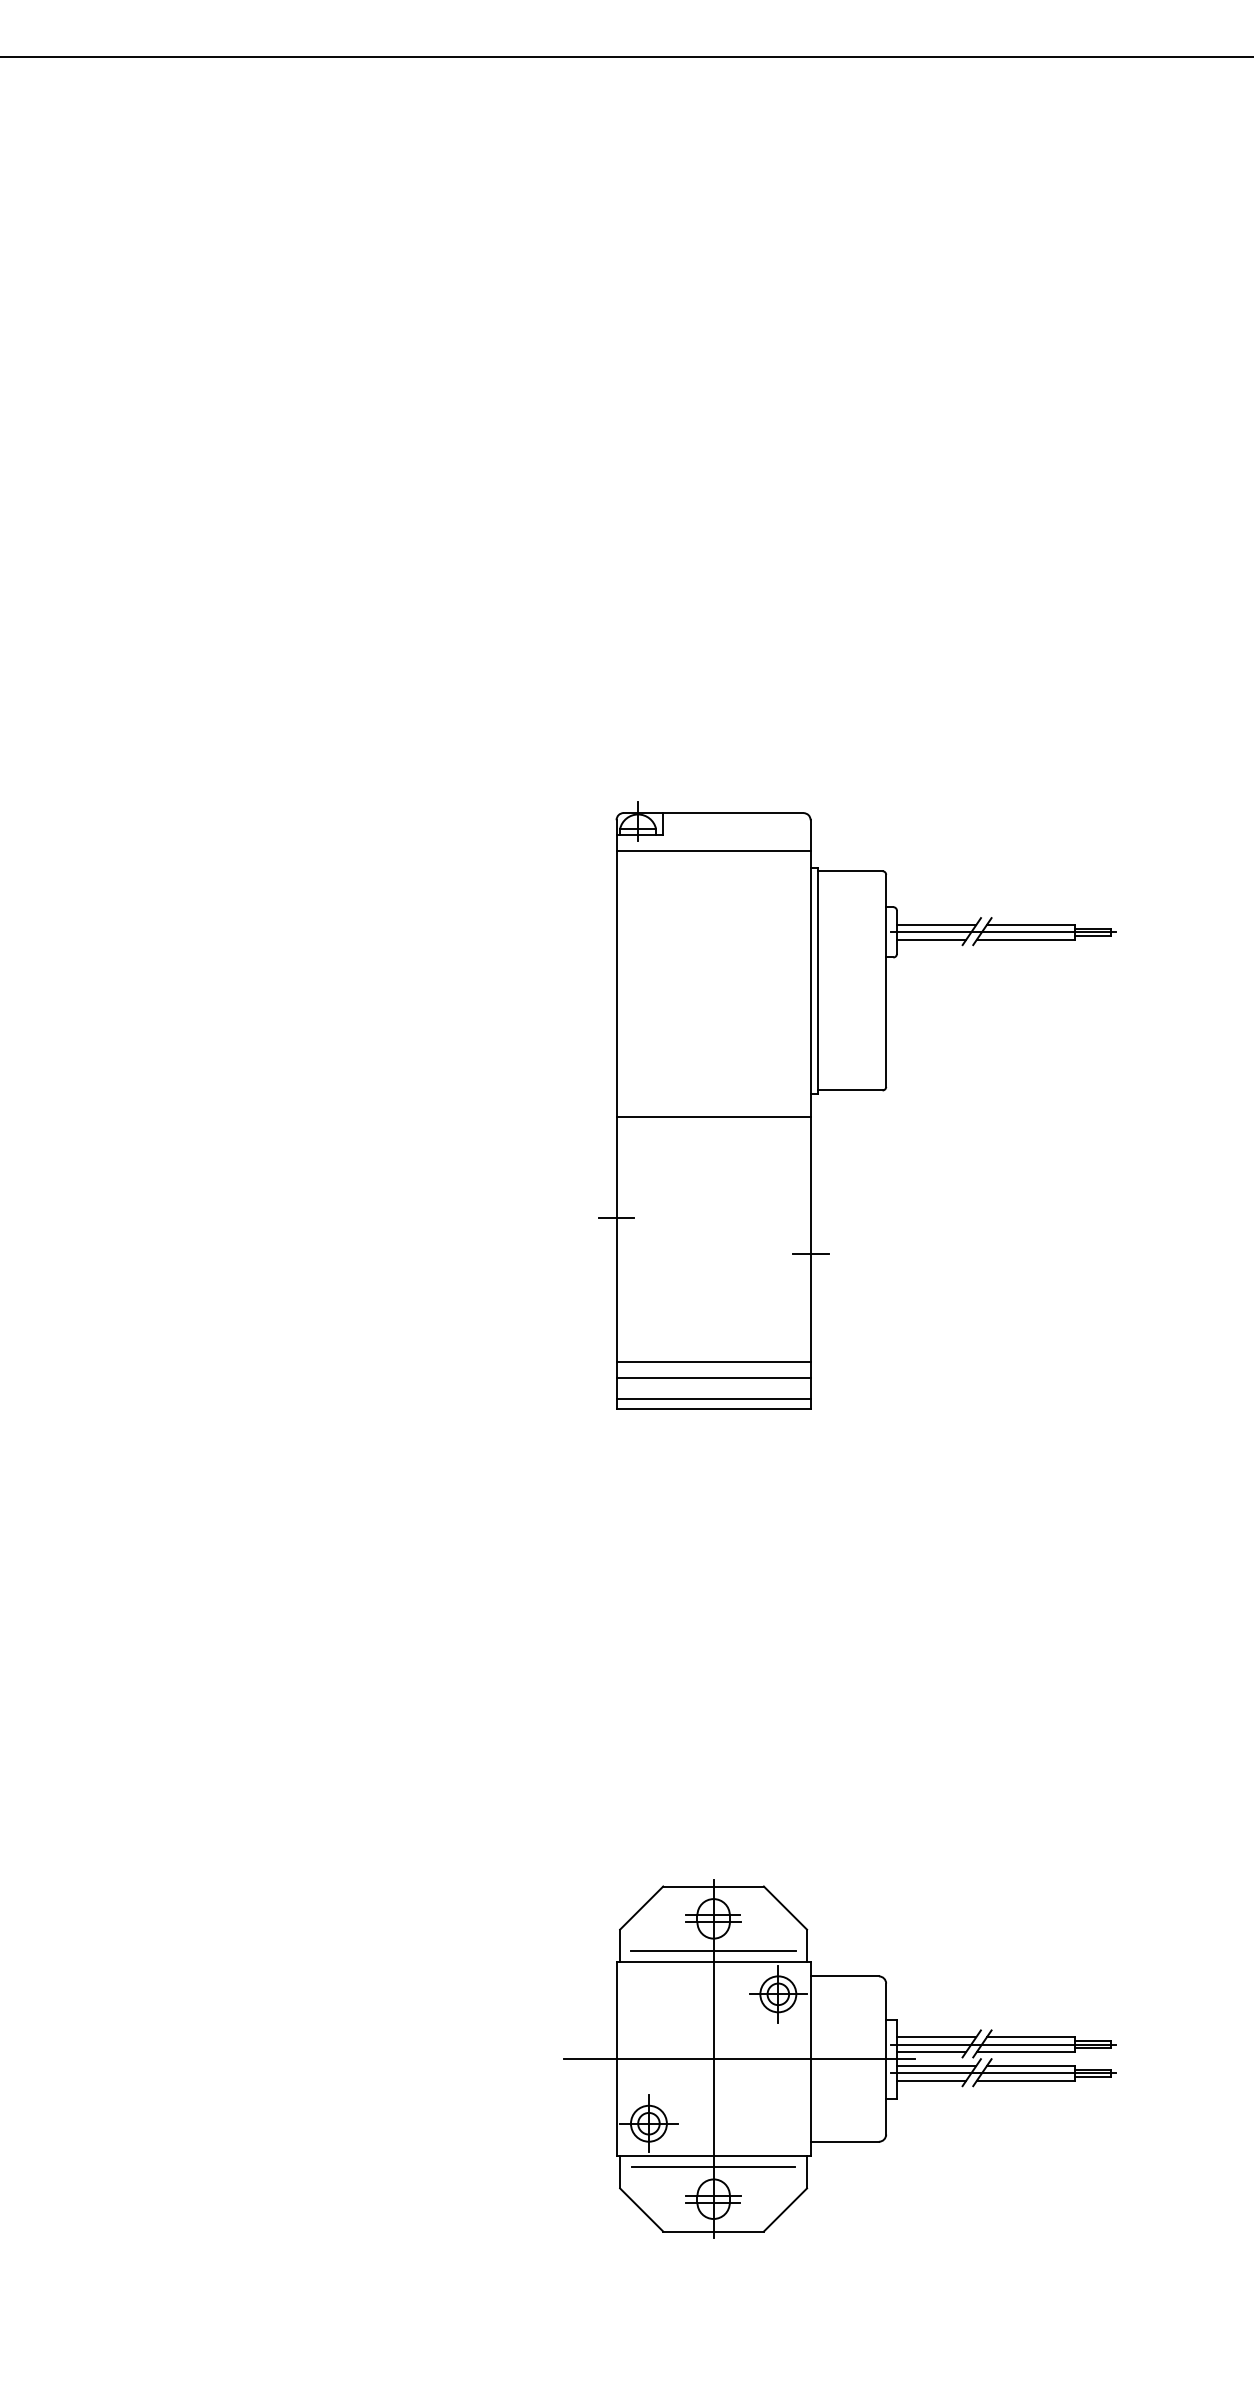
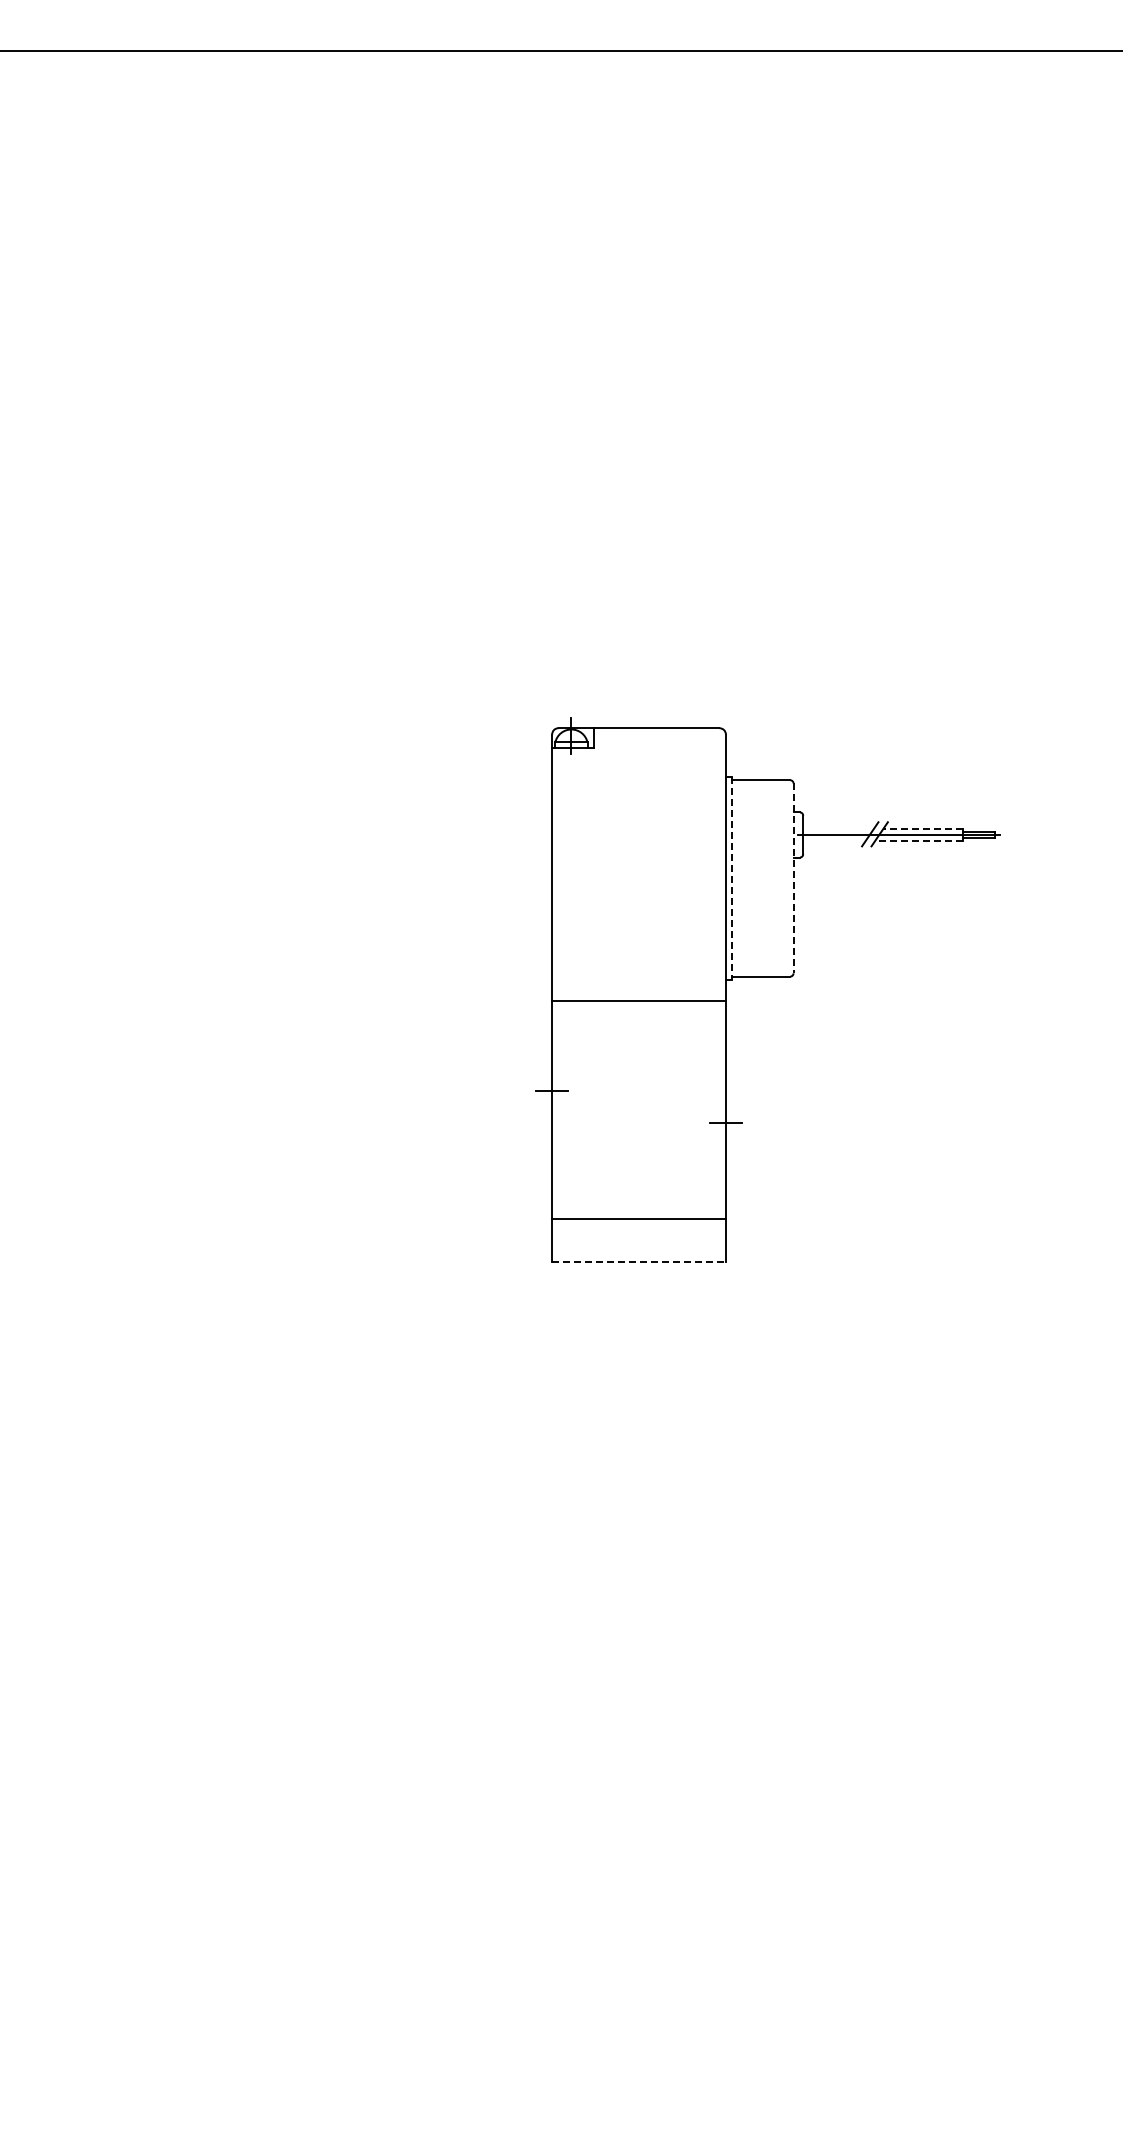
line: (713, 851) -> (638, 762), removed
line: (936, 925) -> (838, 828), removed
line: (1031, 925) -> (923, 828), solid -> dashed
line: (930, 939) -> (833, 841), removed
line: (1025, 939) -> (918, 841), solid -> dashed
line: (817, 980) -> (732, 878), solid -> dashed
line: (886, 980) -> (793, 878), solid -> dashed
line: (713, 1377) -> (638, 1233), removed
line: (713, 1398) -> (638, 1252), removed
line: (714, 1408) -> (639, 1261), solid -> dashed
part: (840, 2058) -> (752, 1843), removed

